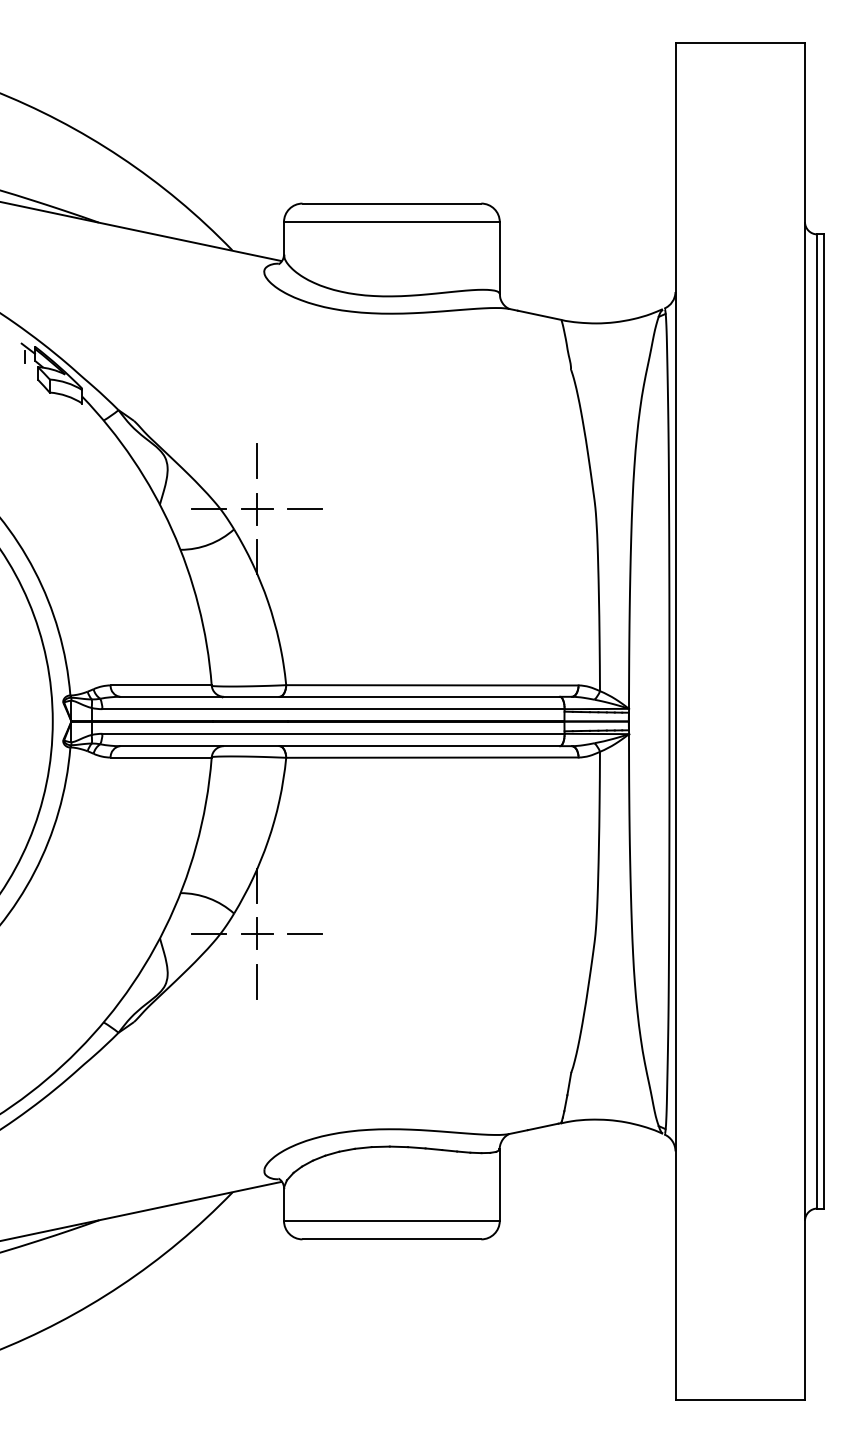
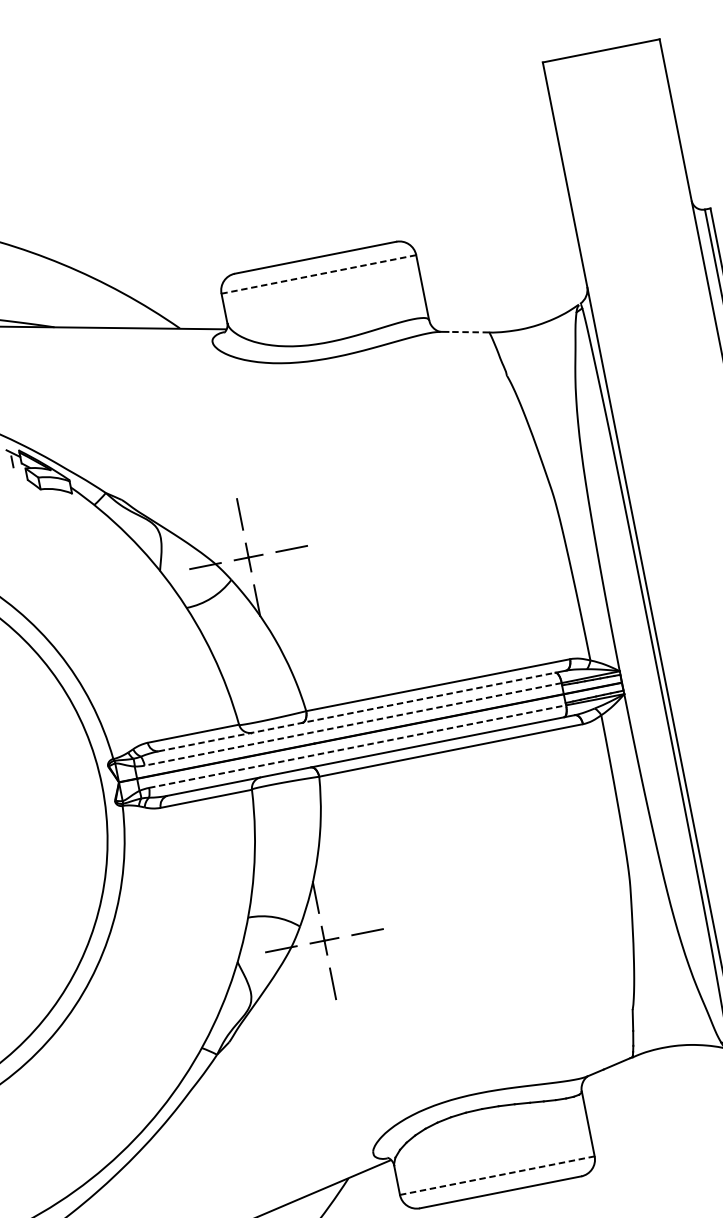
line: (391, 222) -> (318, 274), solid -> dashed
line: (539, 315) -> (468, 332), solid -> dashed
line: (340, 696) -> (357, 711), solid -> dashed
line: (332, 709) -> (352, 724), solid -> dashed
line: (333, 733) -> (357, 746), solid -> dashed
line: (391, 1220) -> (496, 1175), solid -> dashed

